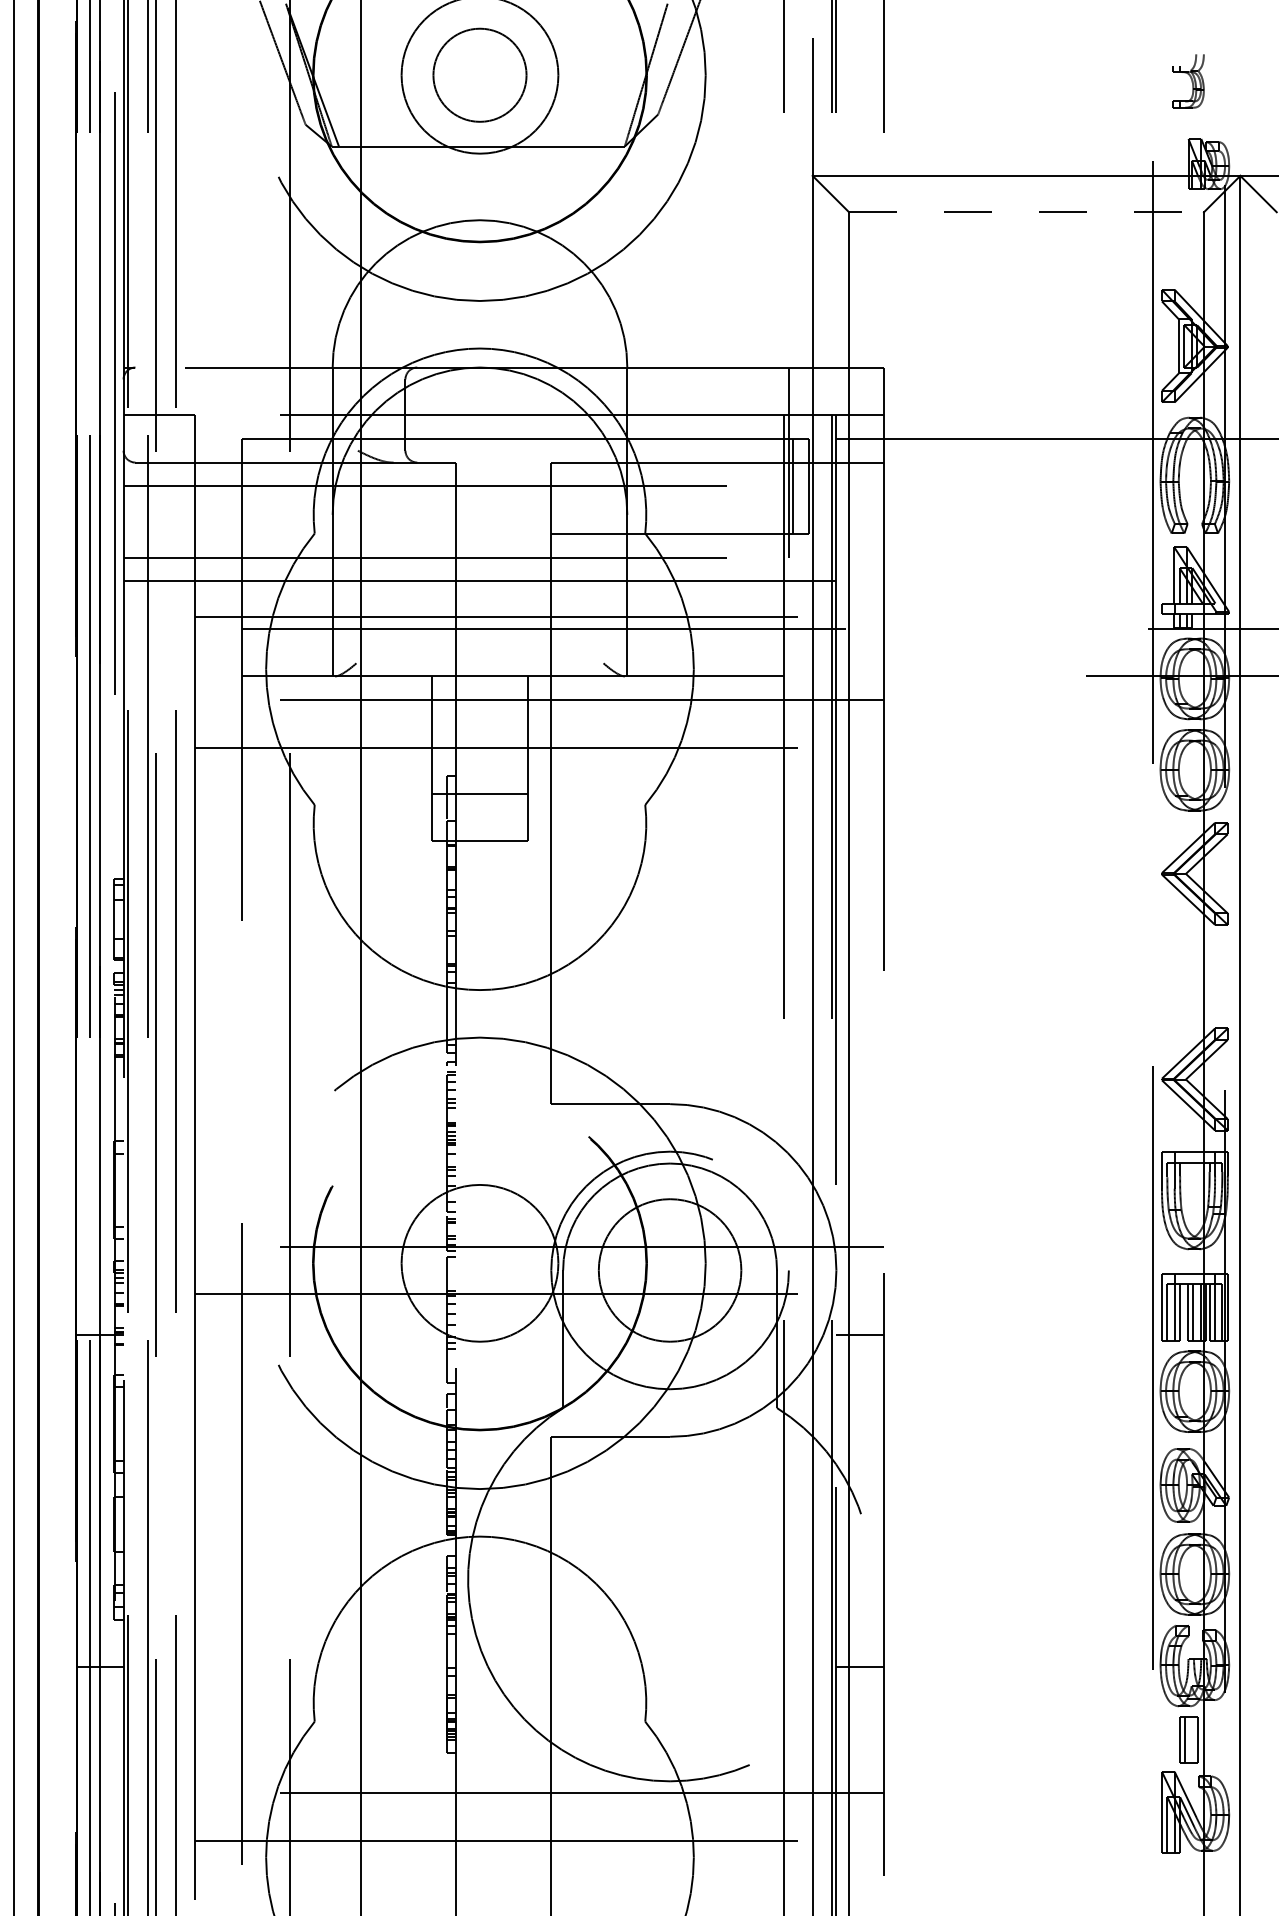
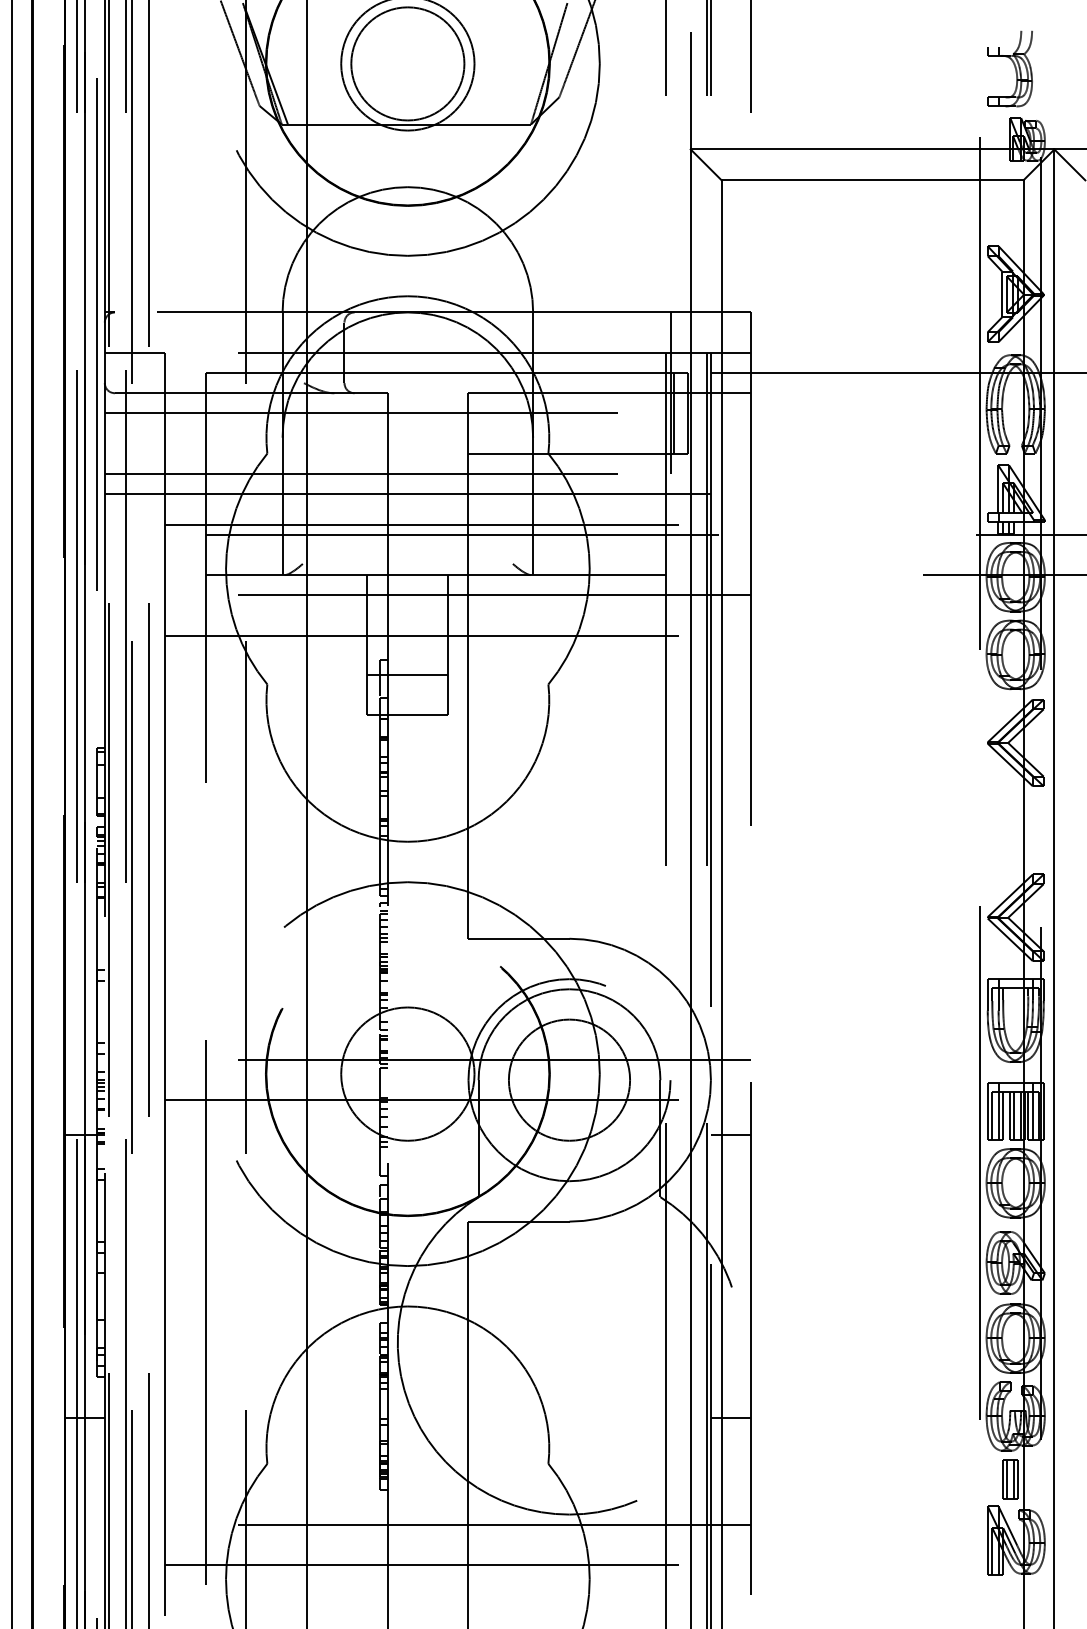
circle: (479, 74) -> (407, 63), size x1.43
part: (1188, 81) -> (1010, 69), size x1.67
line: (1027, 212) -> (873, 180), dashed -> solid
line: (1192, 1739) -> (1013, 1479), added

